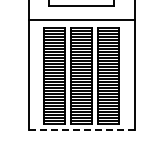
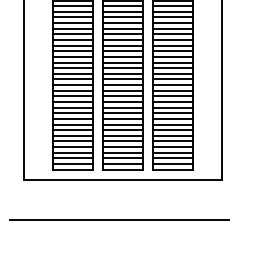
line: (81, 129) -> (122, 179), dashed -> solid
line: (79, 151) -> (118, 220), added

